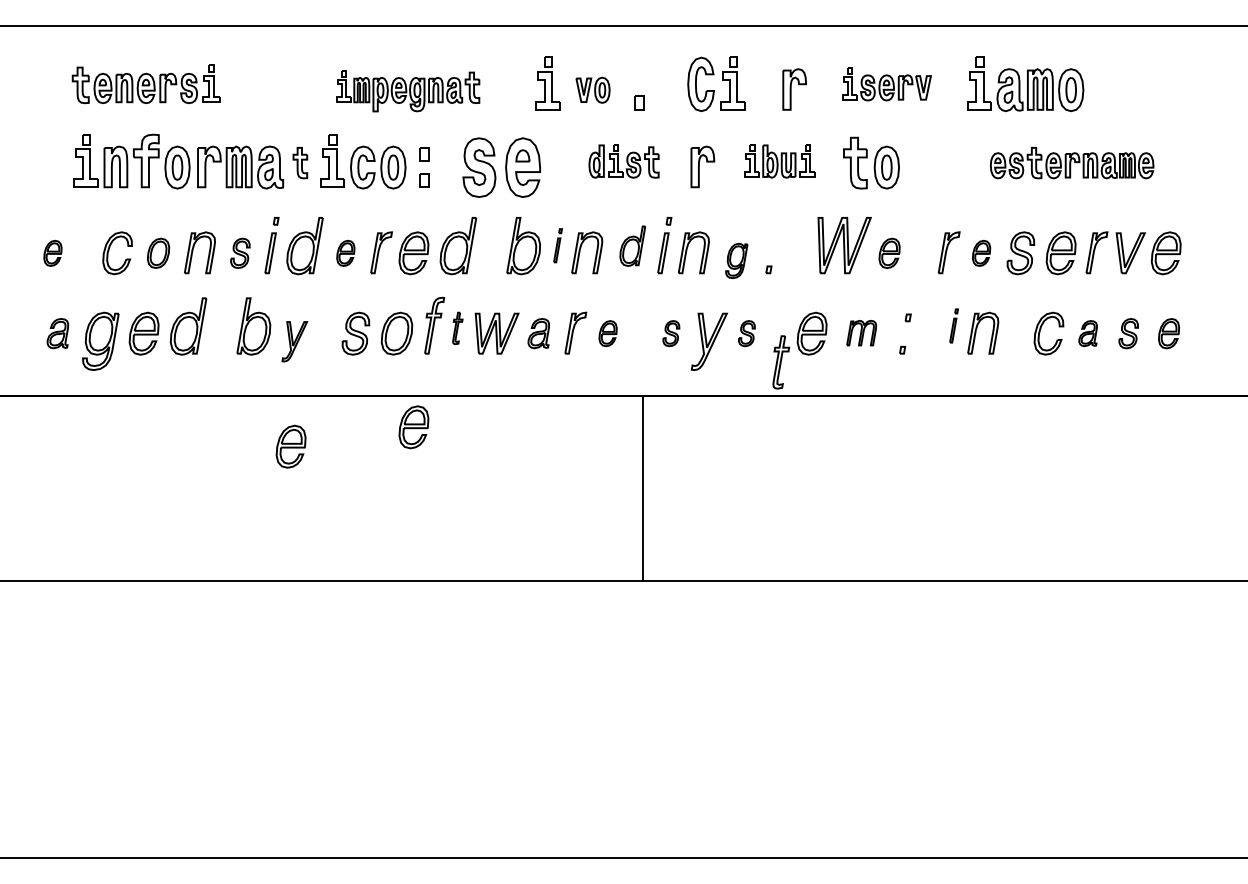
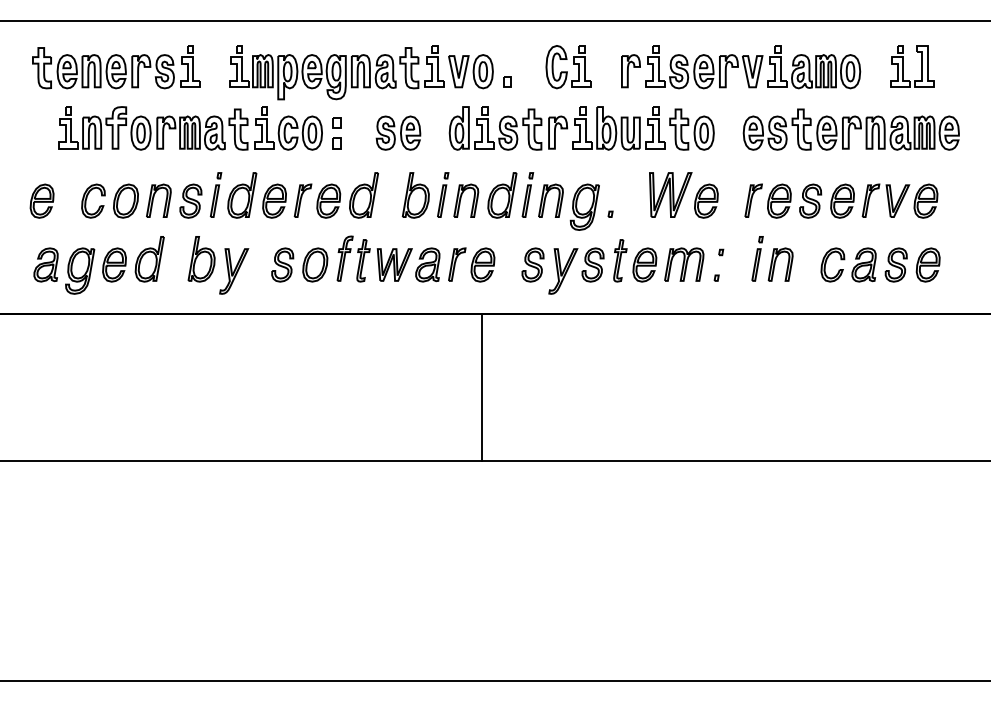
part: (1138, 83) -> (903, 66), added
part: (145, 84) -> (115, 67), size x1.43
part: (886, 84) -> (703, 67), size x1.67
part: (407, 90) -> (323, 71), size x1.67
part: (592, 90) -> (470, 71), size x1.67
part: (623, 161) -> (495, 128), size x1.67
part: (779, 161) -> (618, 128), size x1.67
part: (300, 162) -> (238, 129), size x1.67
part: (1071, 162) -> (850, 129), size x1.67
part: (501, 167) -> (398, 133), size x0.71
part: (557, 245) -> (442, 194), size x1.67
part: (632, 246) -> (502, 195), size x1.43
part: (52, 253) -> (41, 201), size x1.67
part: (158, 253) -> (125, 201), size x1.43
part: (240, 253) -> (191, 201), size x1.43
part: (345, 253) -> (274, 201), size x1.67
part: (889, 253) -> (706, 201), size x1.43
part: (981, 253) -> (779, 201), size x1.67
part: (736, 260) -> (584, 206), size x1.67
part: (953, 325) -> (757, 258), size x1.67
part: (457, 328) -> (363, 260), size x1.67
part: (861, 332) -> (684, 264), size x1.67
part: (57, 333) -> (45, 264), size x1.43
part: (538, 333) -> (427, 264), size x1.43
part: (607, 333) -> (482, 264), size x1.67
part: (671, 333) -> (533, 264), size x1.67
part: (746, 333) -> (592, 264), size x1.67
part: (1087, 333) -> (863, 264), size x1.67
part: (1128, 333) -> (896, 264), size x1.43
part: (1168, 333) -> (927, 264), size x1.43
part: (294, 341) -> (233, 271), size x1.43
part: (781, 362) -> (620, 260), moved
part: (413, 427) -> (328, 339), removed
part: (290, 446) -> (230, 354), removed
line: (642, 487) -> (482, 387), moved

